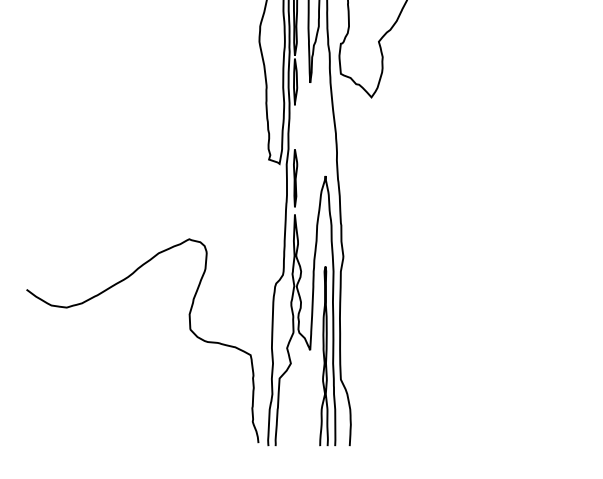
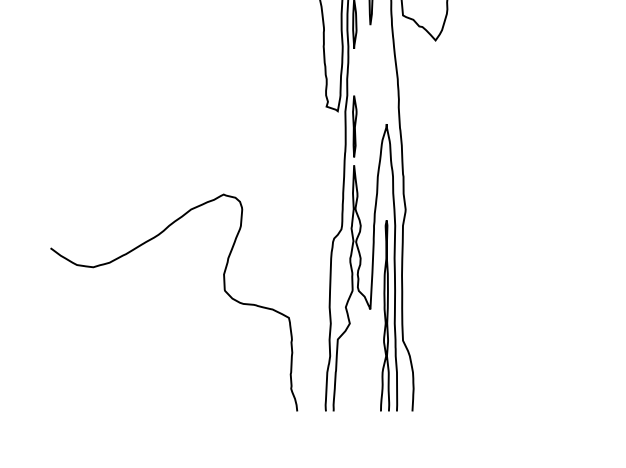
curve: (189, 329) -> (223, 290), moved

